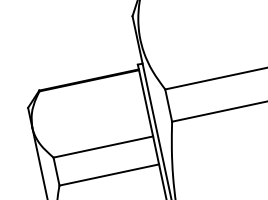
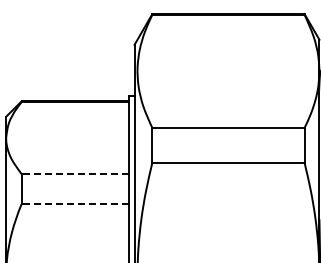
line: (103, 146) -> (75, 173), solid -> dashed
line: (109, 175) -> (75, 204), solid -> dashed

